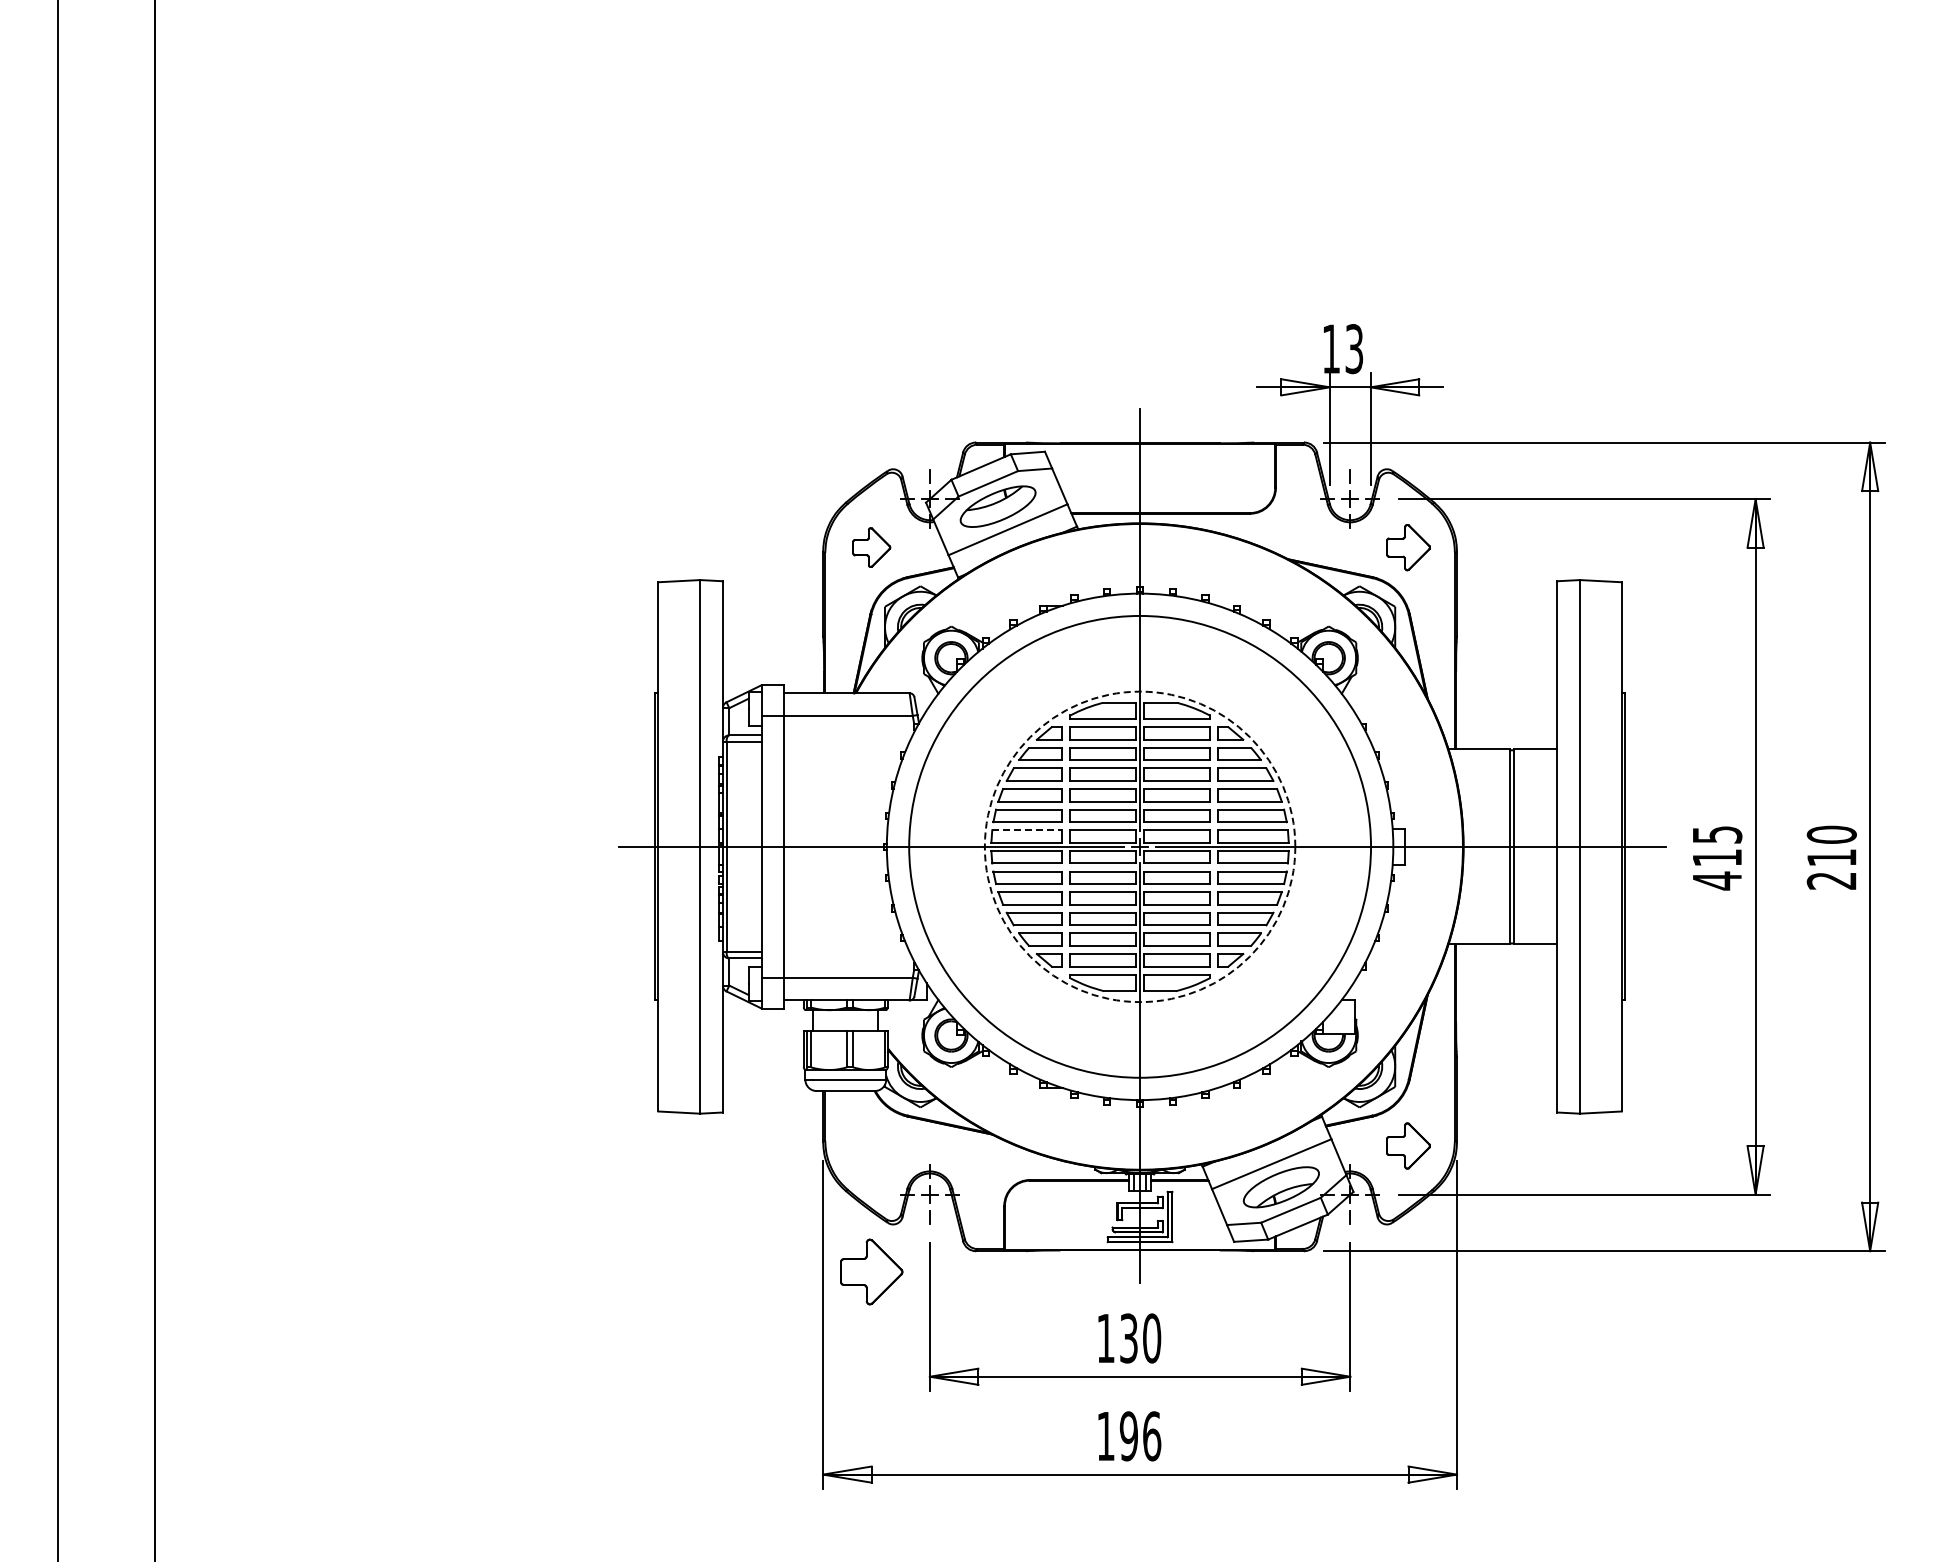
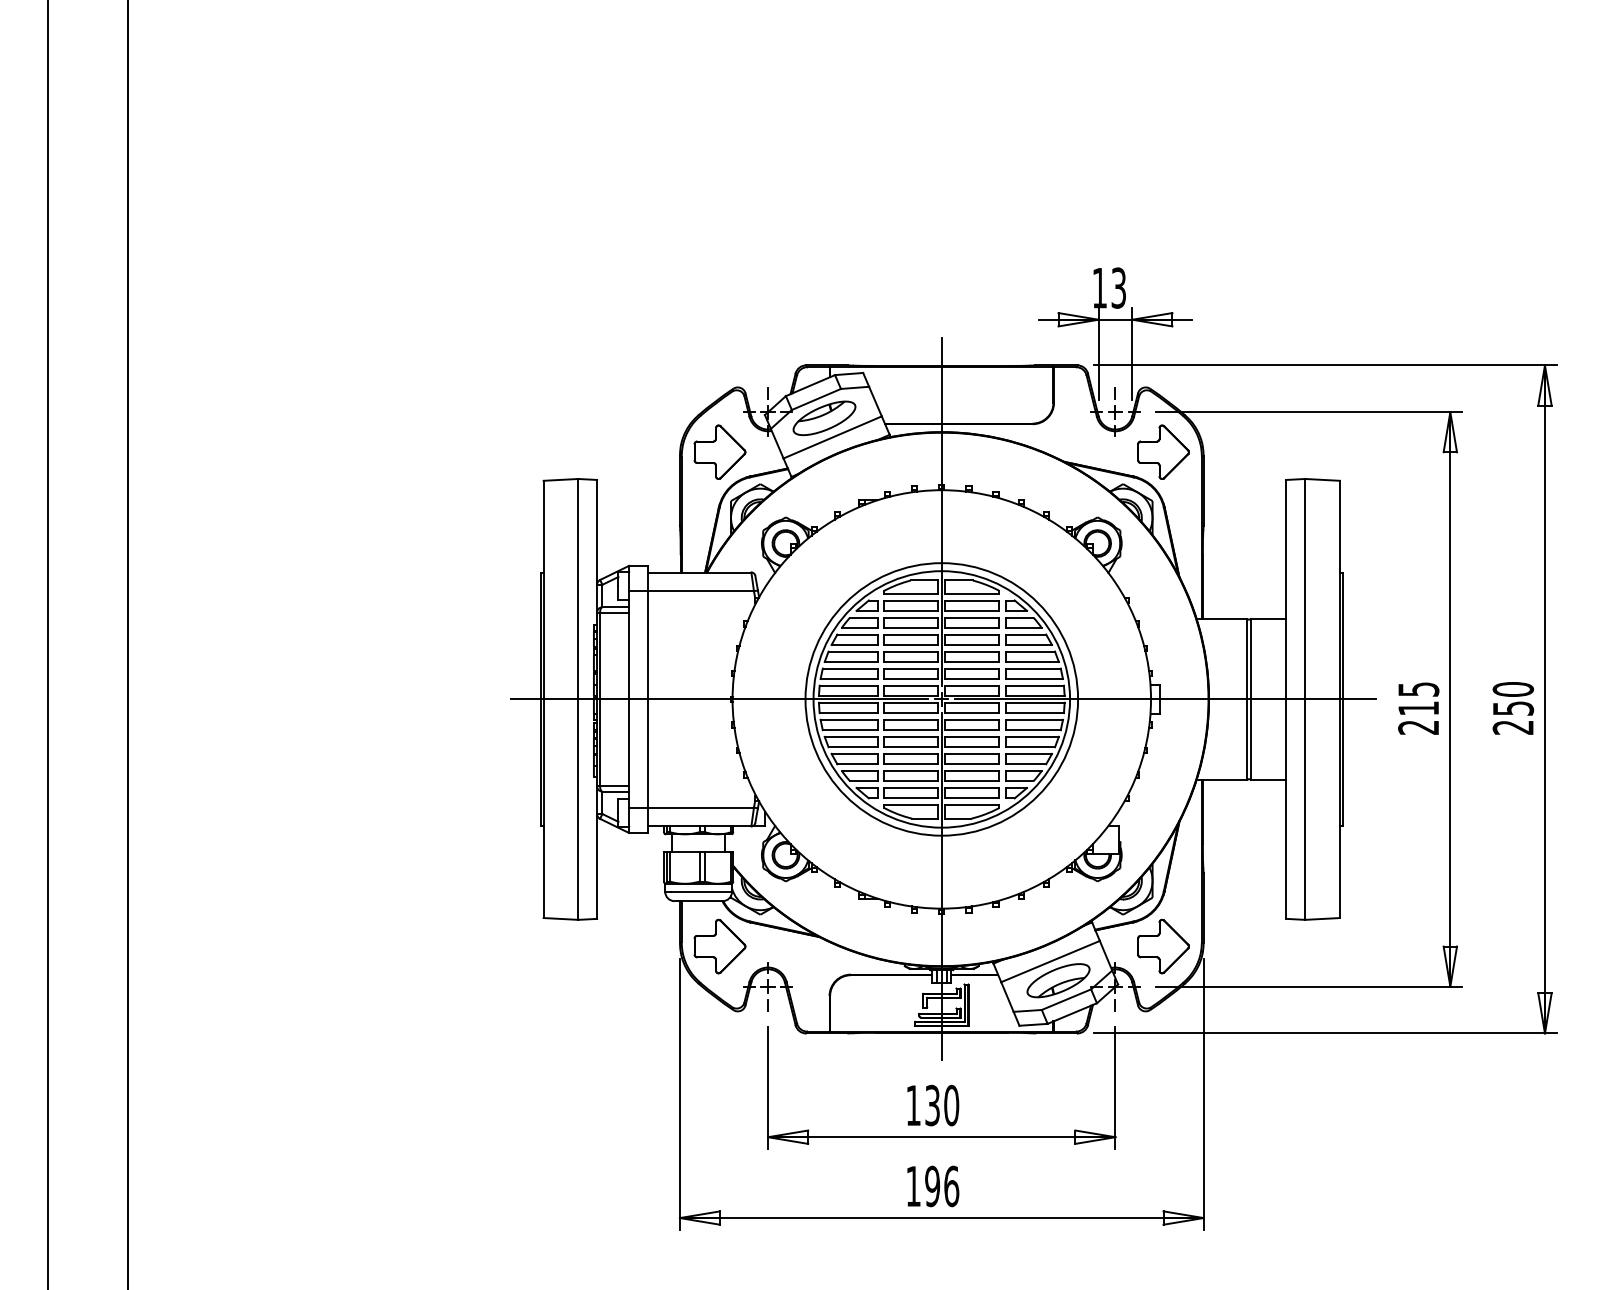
part: (871, 547) -> (719, 452), size x1.67
part: (1408, 547) -> (1163, 452), size x1.43
line: (1027, 830) -> (848, 685), dashed -> solid
circle: (1139, 846) -> (941, 699), dashed -> solid
circle: (1140, 846) -> (942, 699), size x0.71
text: (1831, 857) -> (1513, 708), 210 -> 250
text: (1716, 880) -> (1418, 727), 415 -> 215
part: (1408, 1145) -> (1163, 946), size x1.43
part: (871, 1271) -> (719, 946), moved

